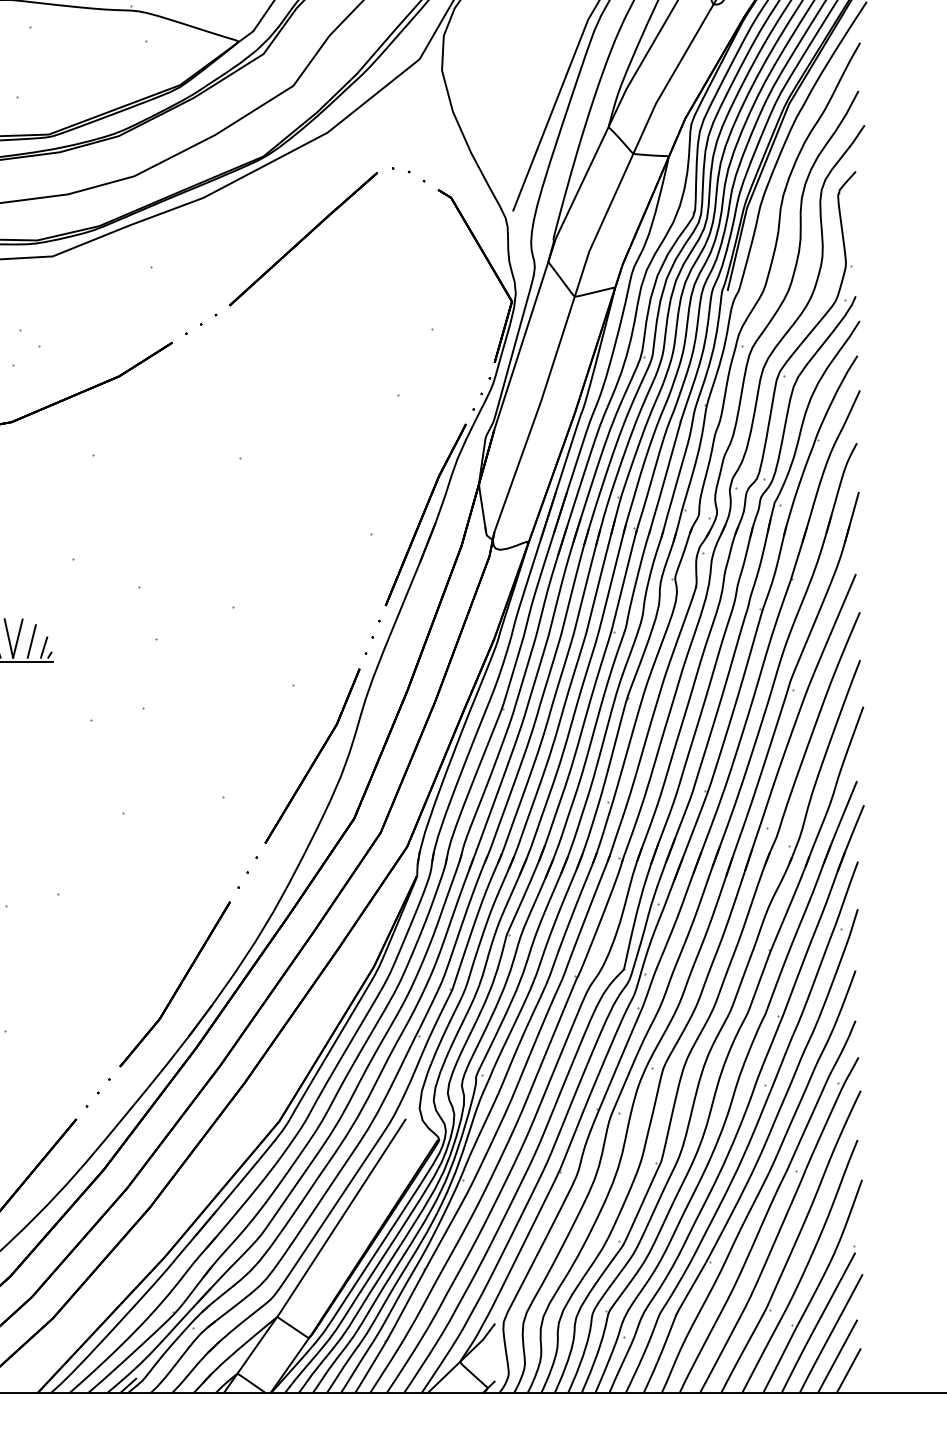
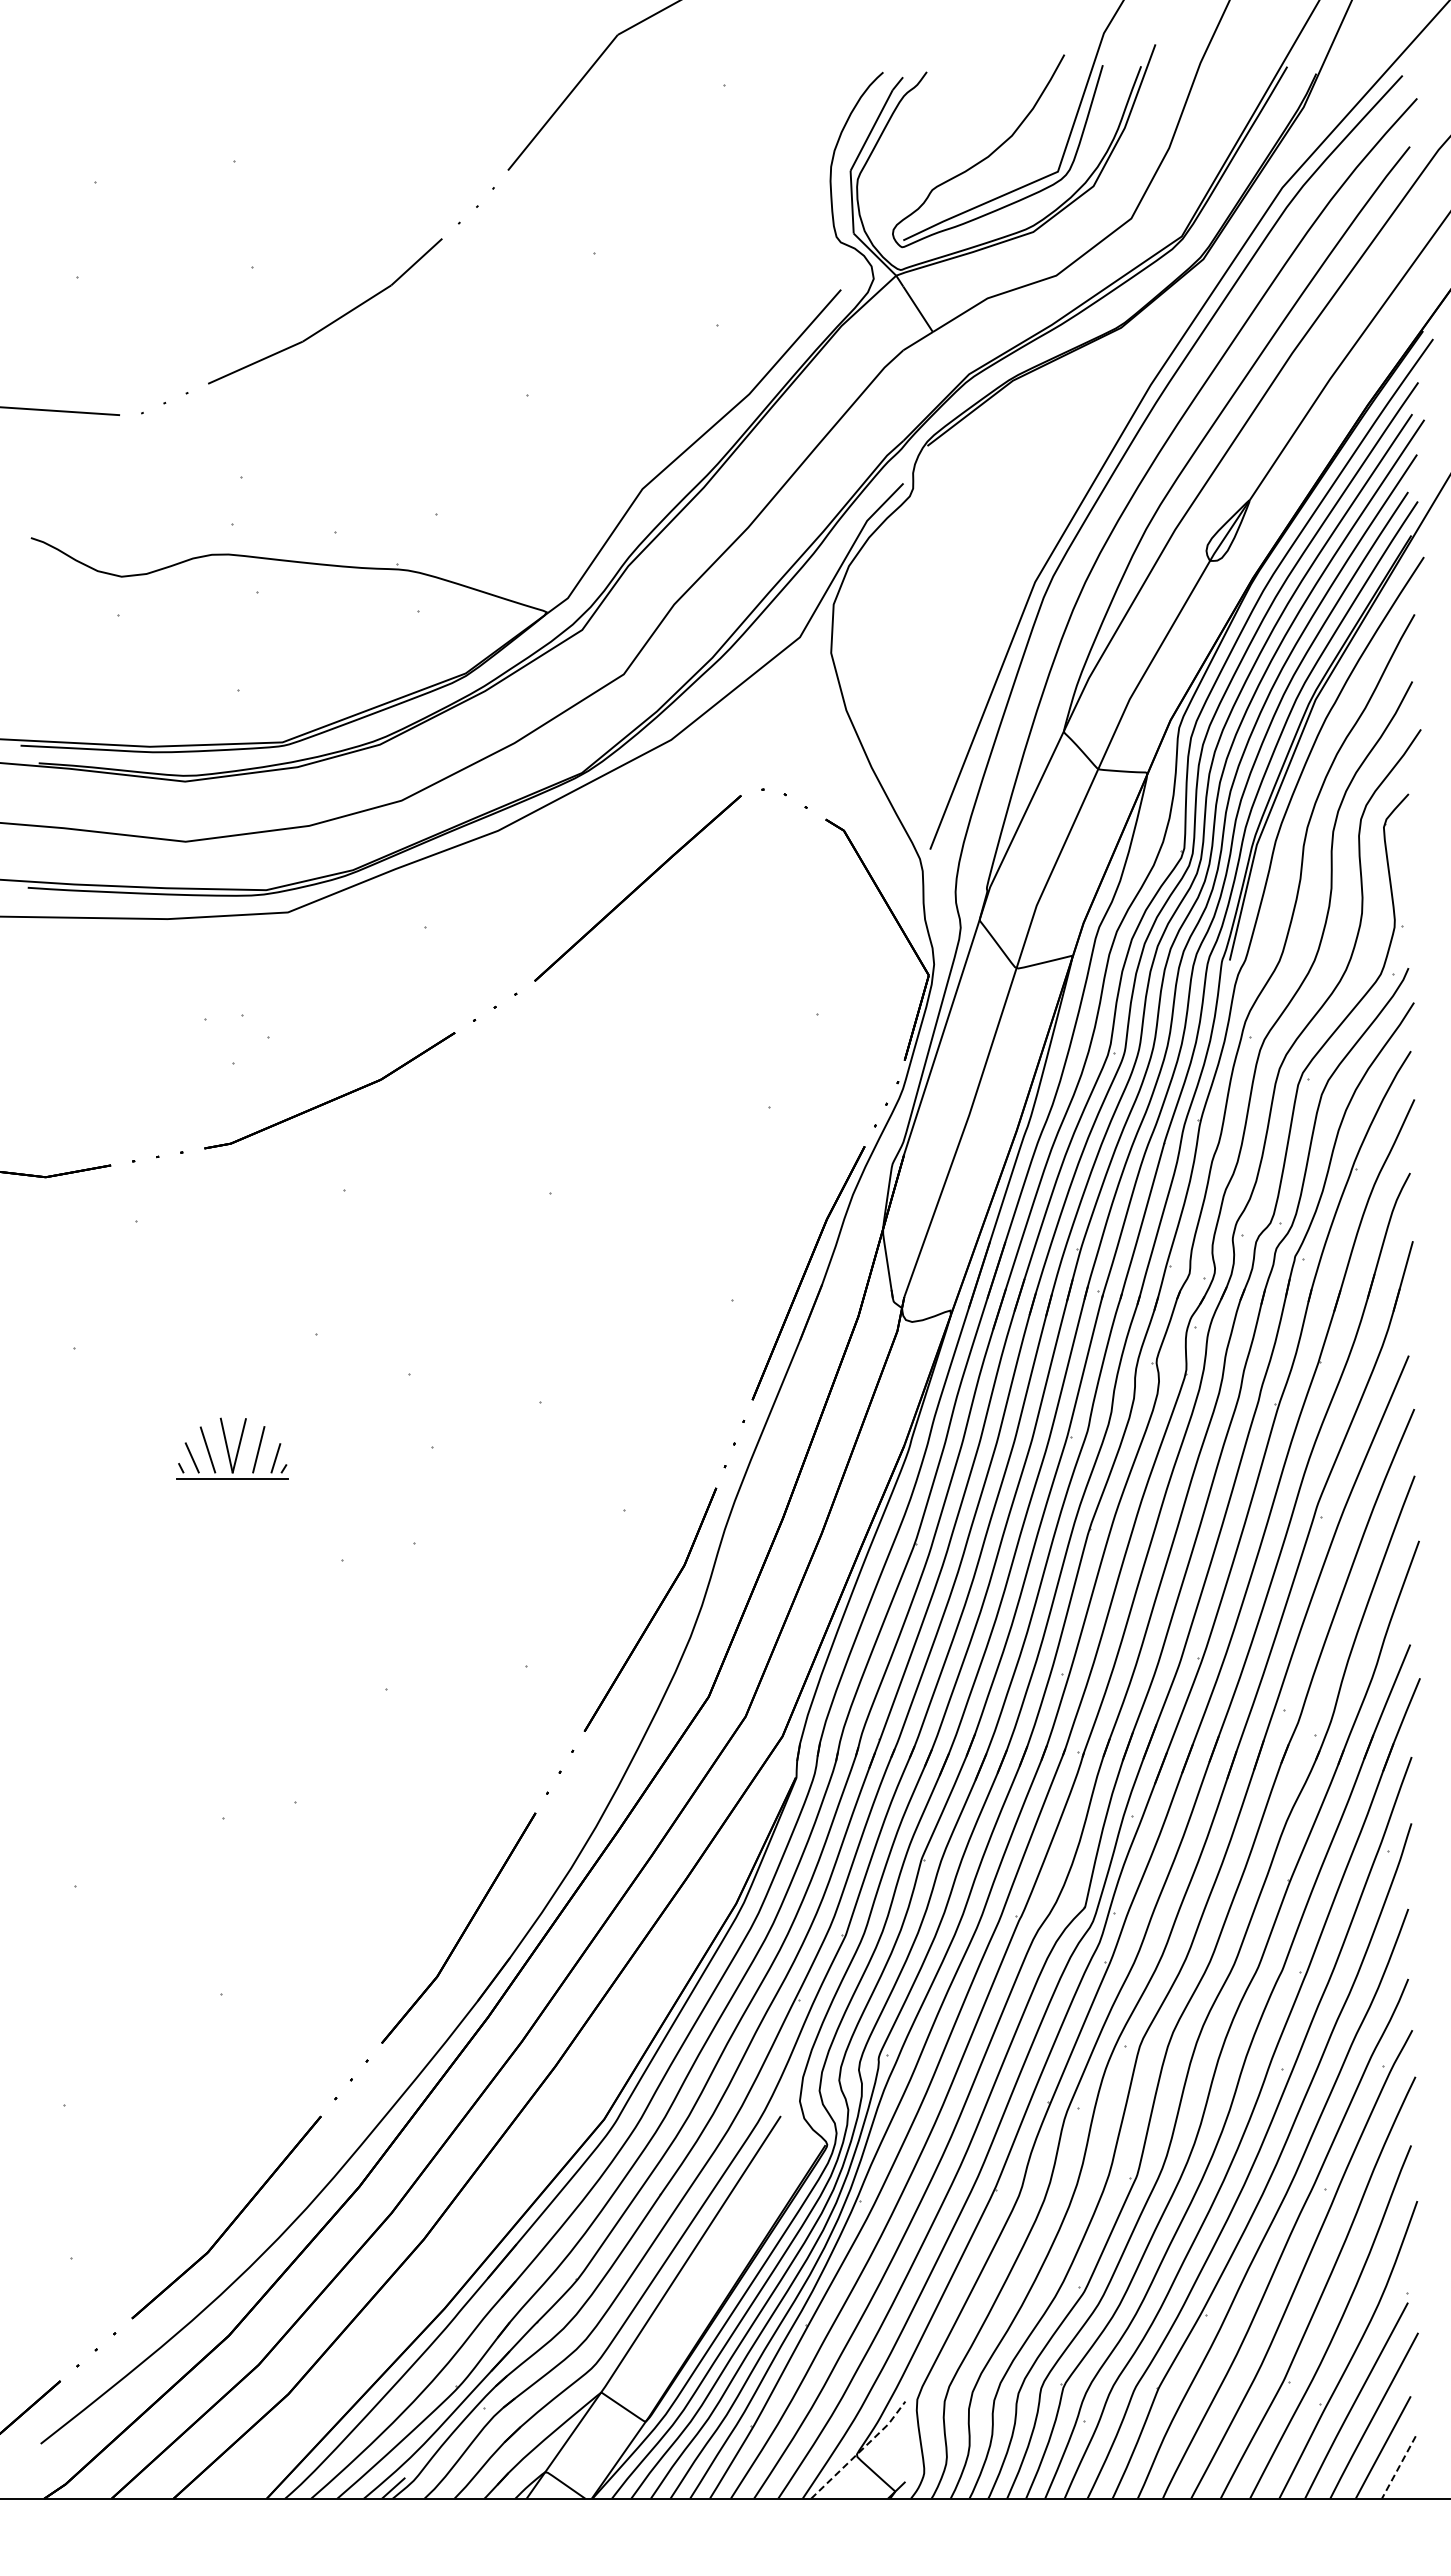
line: (463, 1359) -> (860, 2451), solid -> dashed
line: (848, 1371) -> (1398, 2468), solid -> dashed

